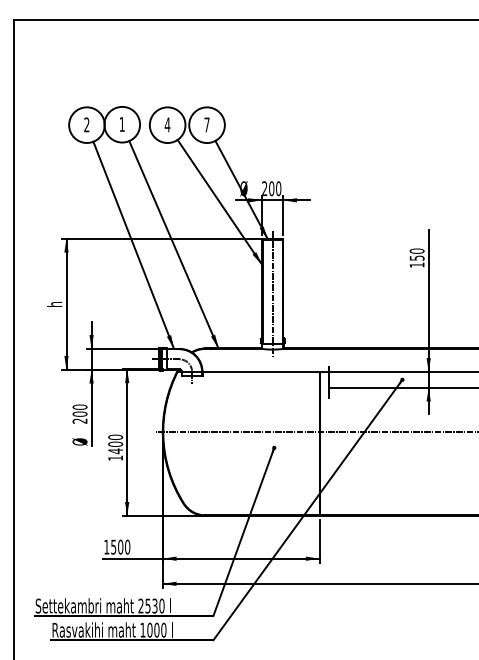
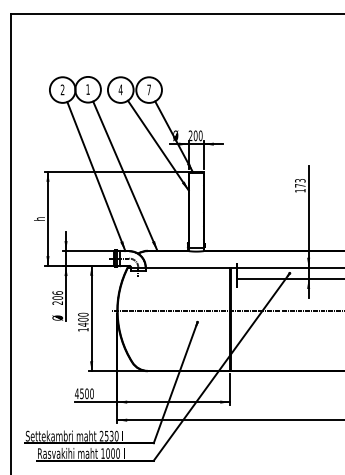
text: (416, 254) -> (299, 183), 150 -> 173
line: (272, 293) -> (196, 211), removed
text: (79, 406) -> (57, 292), 200 -> 206
text: (106, 546) -> (76, 393), 1500 -> 4500

